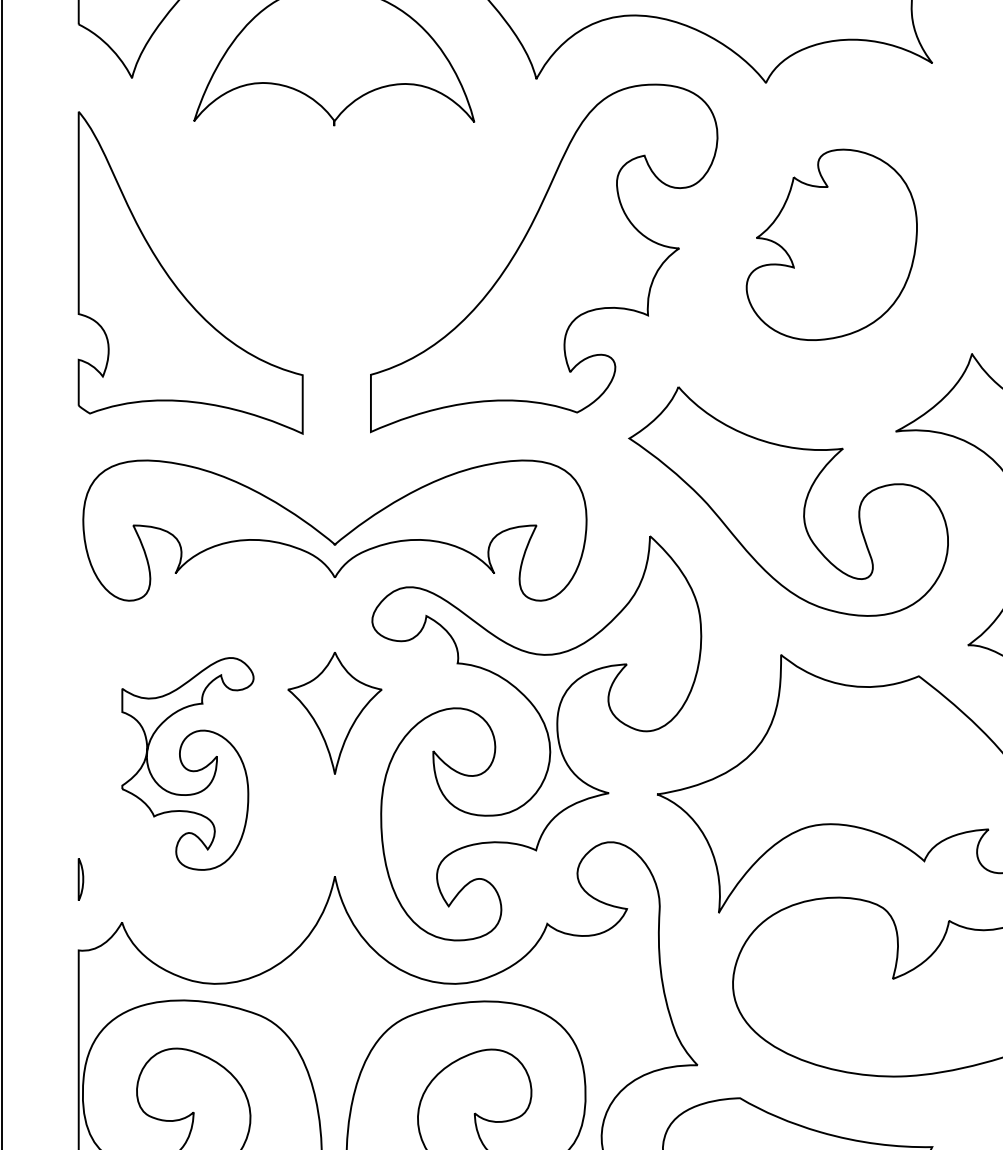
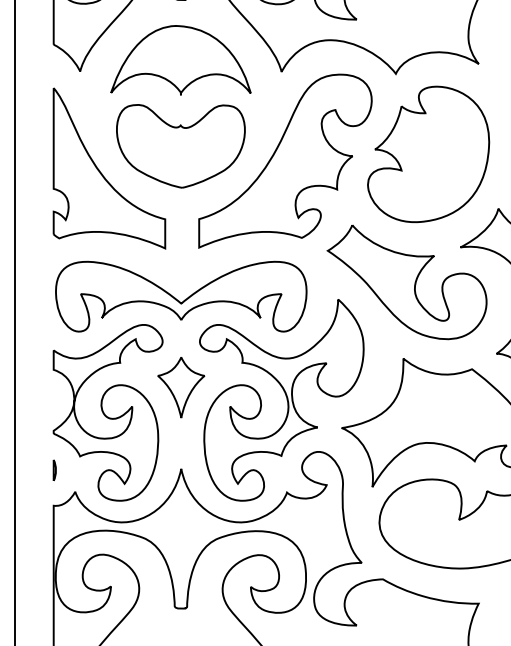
part: (333, 228) -> (180, 146), added
part: (831, 244) -> (428, 154), size x1.43
part: (186, 763) -> (107, 412), size x1.67

